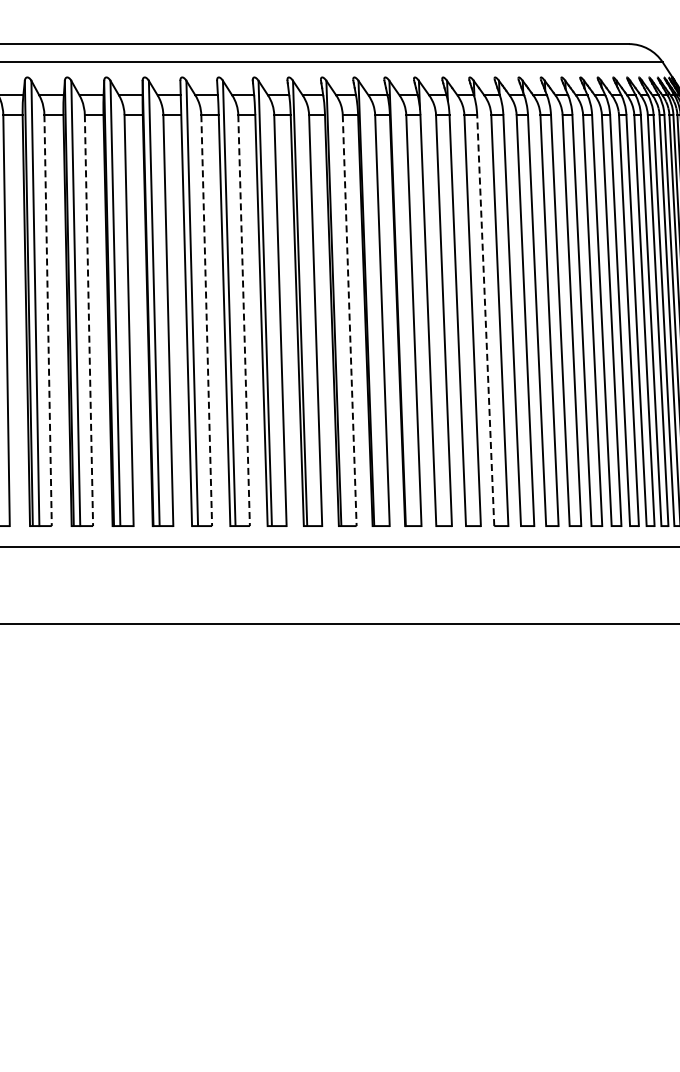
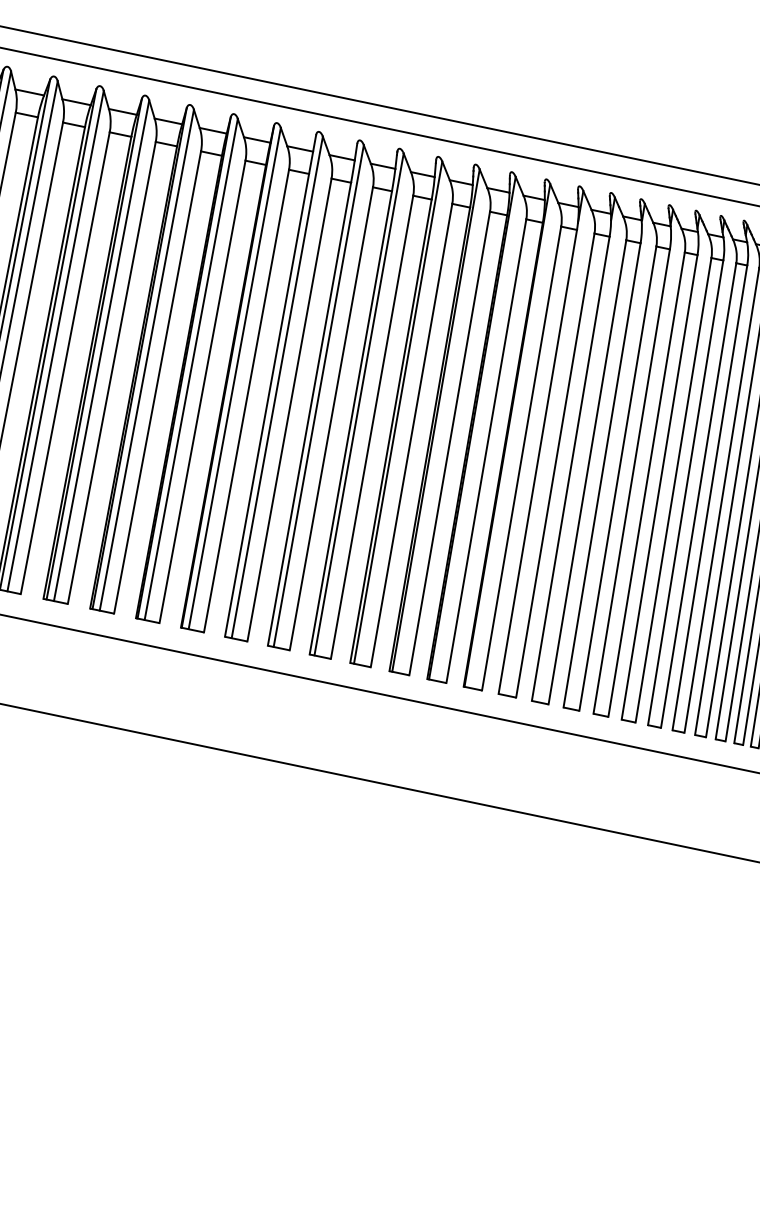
line: (206, 320) -> (289, 409), dashed -> solid
line: (244, 320) -> (331, 418), dashed -> solid
line: (349, 320) -> (449, 443), dashed -> solid
line: (485, 320) -> (601, 475), dashed -> solid
line: (48, 321) -> (112, 373), dashed -> solid
line: (88, 321) -> (156, 383), dashed -> solid

